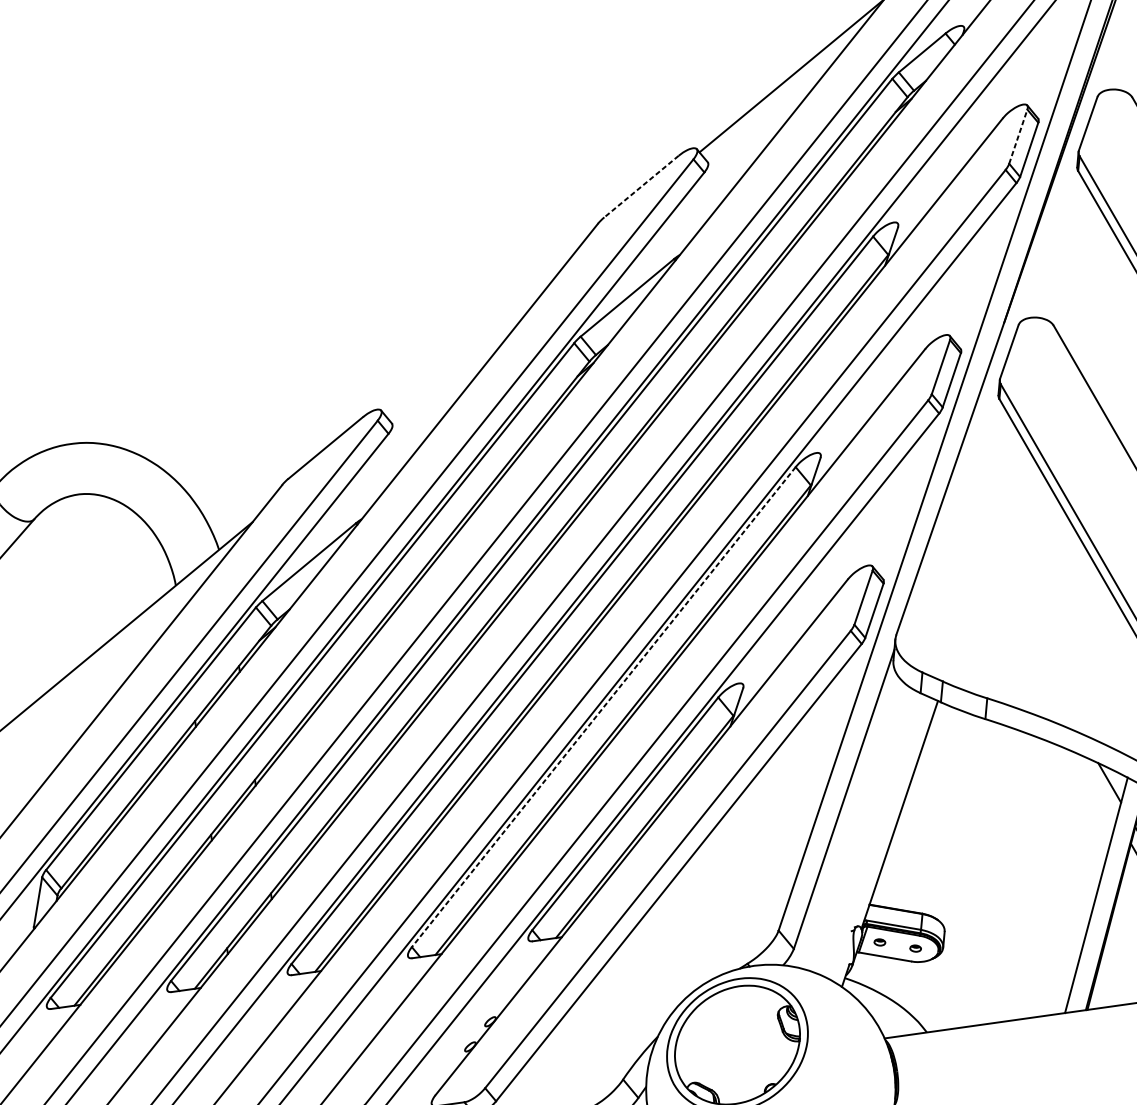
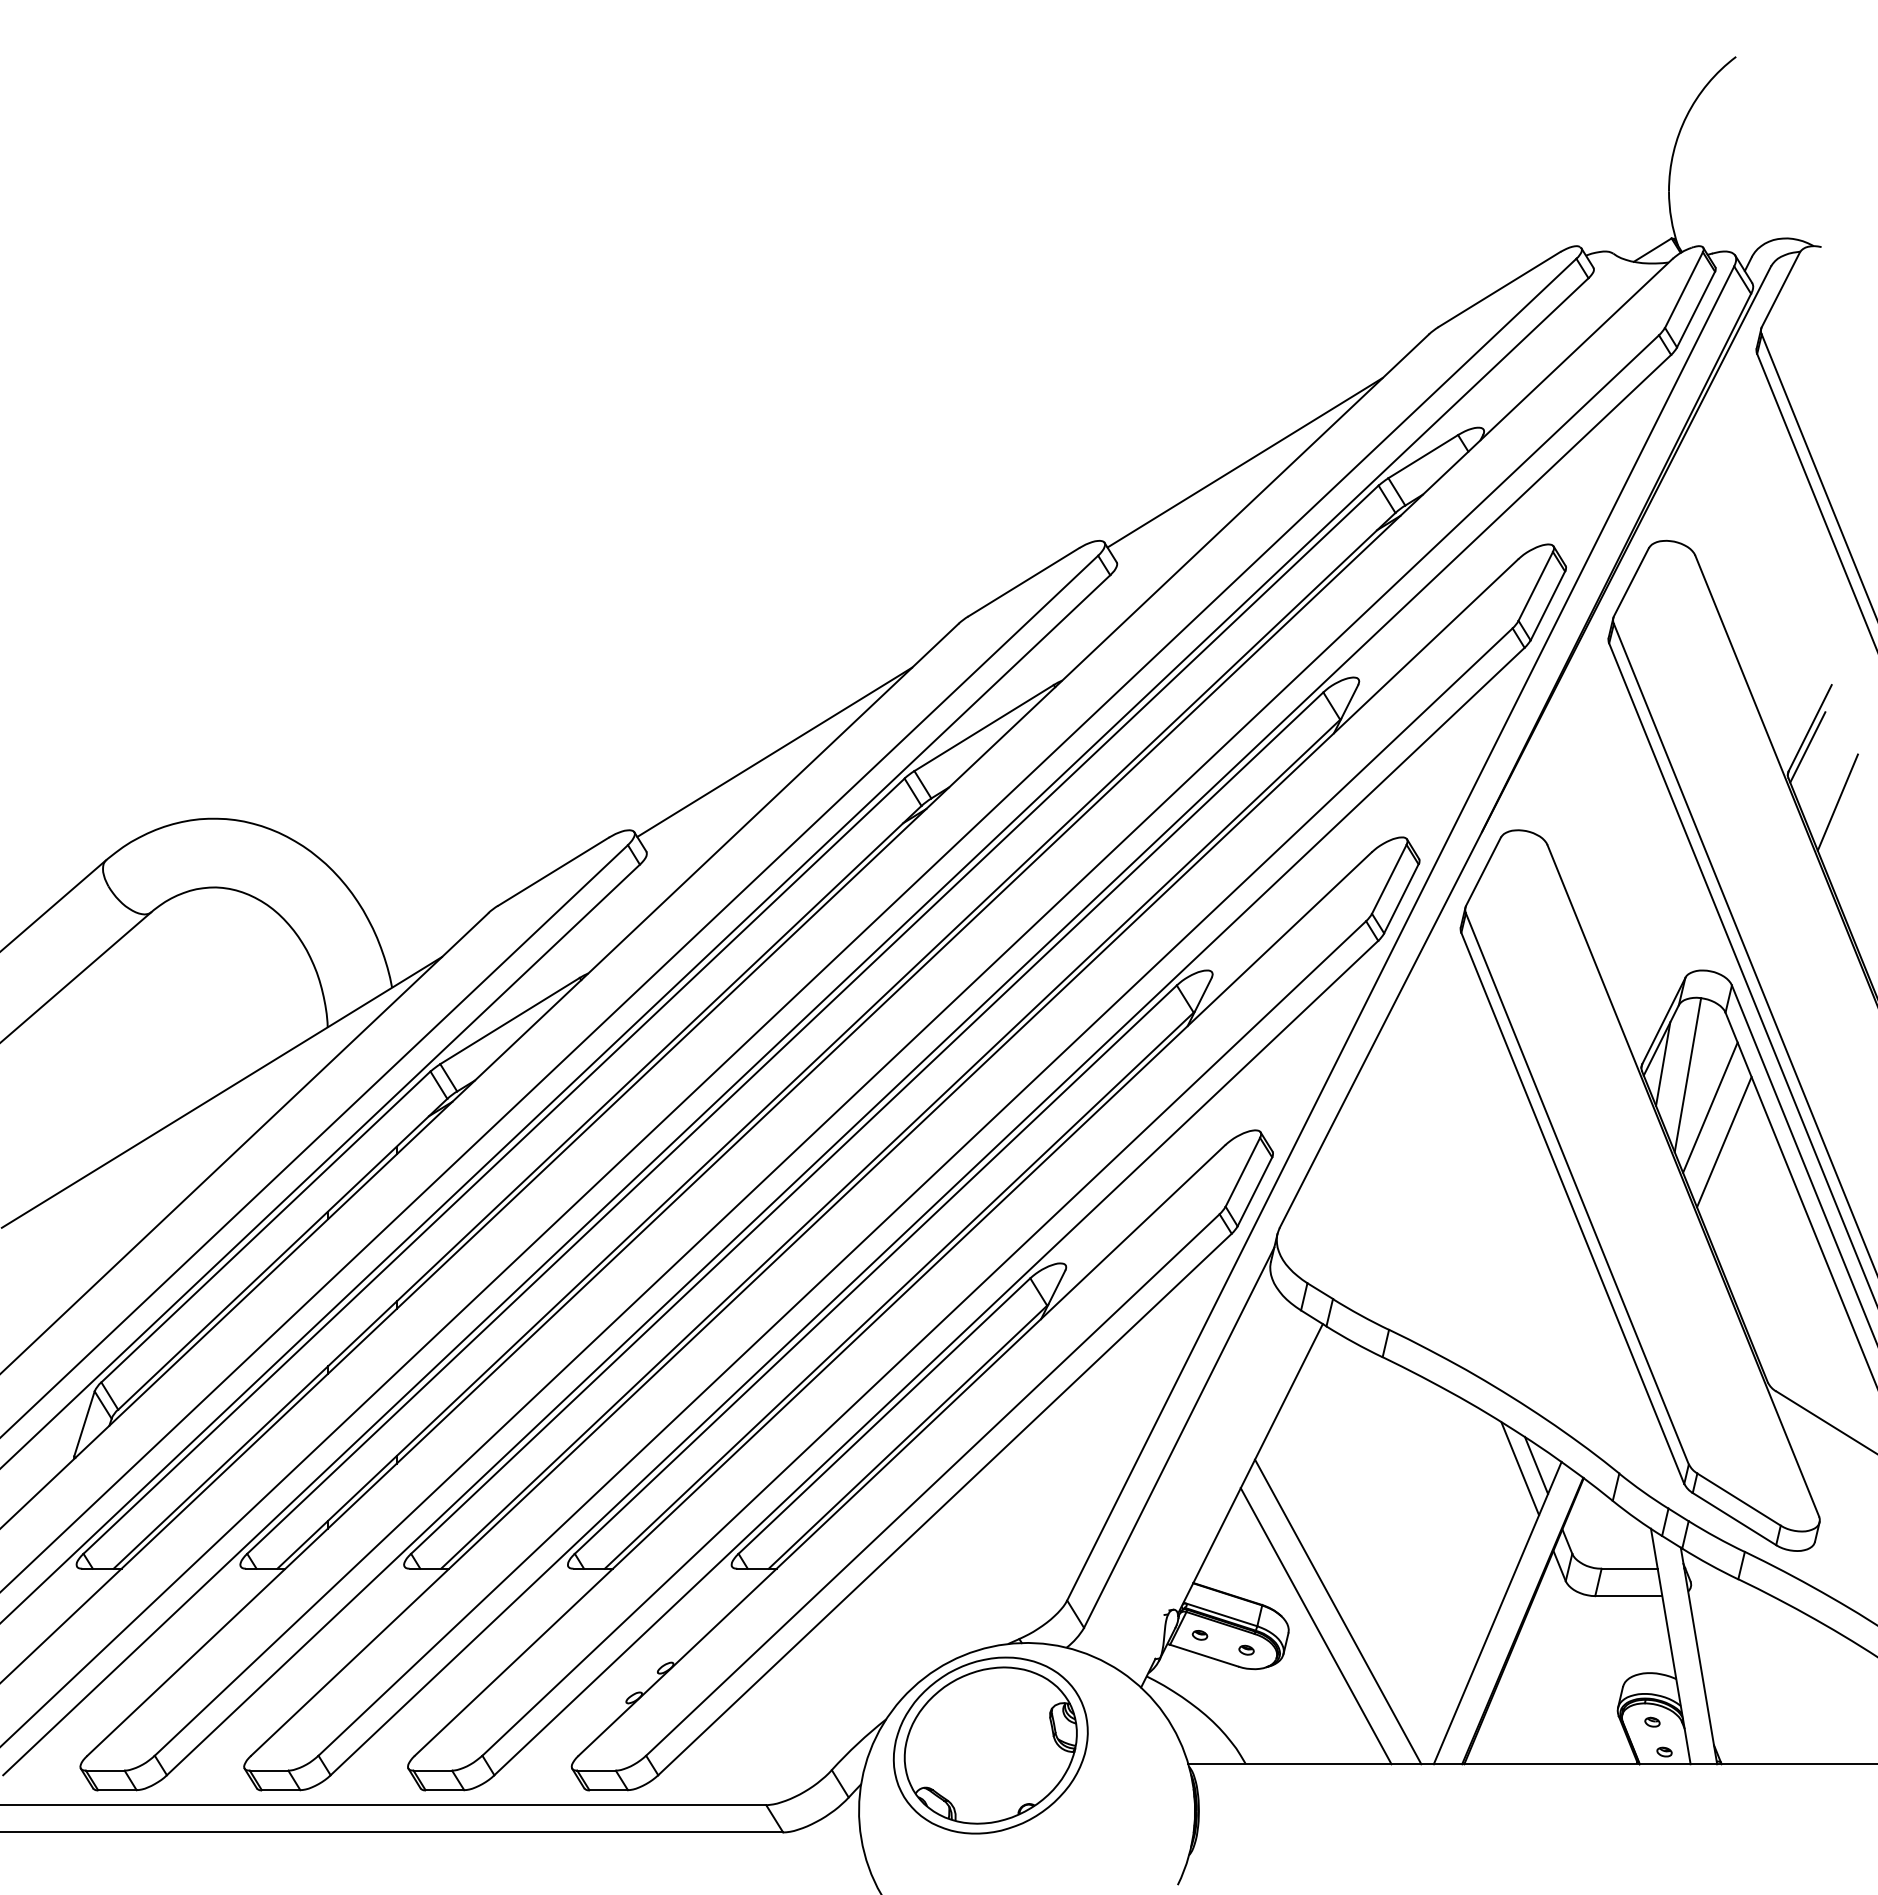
line: (1018, 136) -> (1535, 585), dashed -> solid
line: (641, 186) -> (1023, 582), dashed -> solid
line: (475, 336) -> (774, 751), added
line: (603, 707) -> (875, 1269), dashed -> solid
line: (1098, 786) -> (1520, 1468), added
line: (979, 910) -> (1338, 1611), added
line: (963, 924) -> (1315, 1626), added

